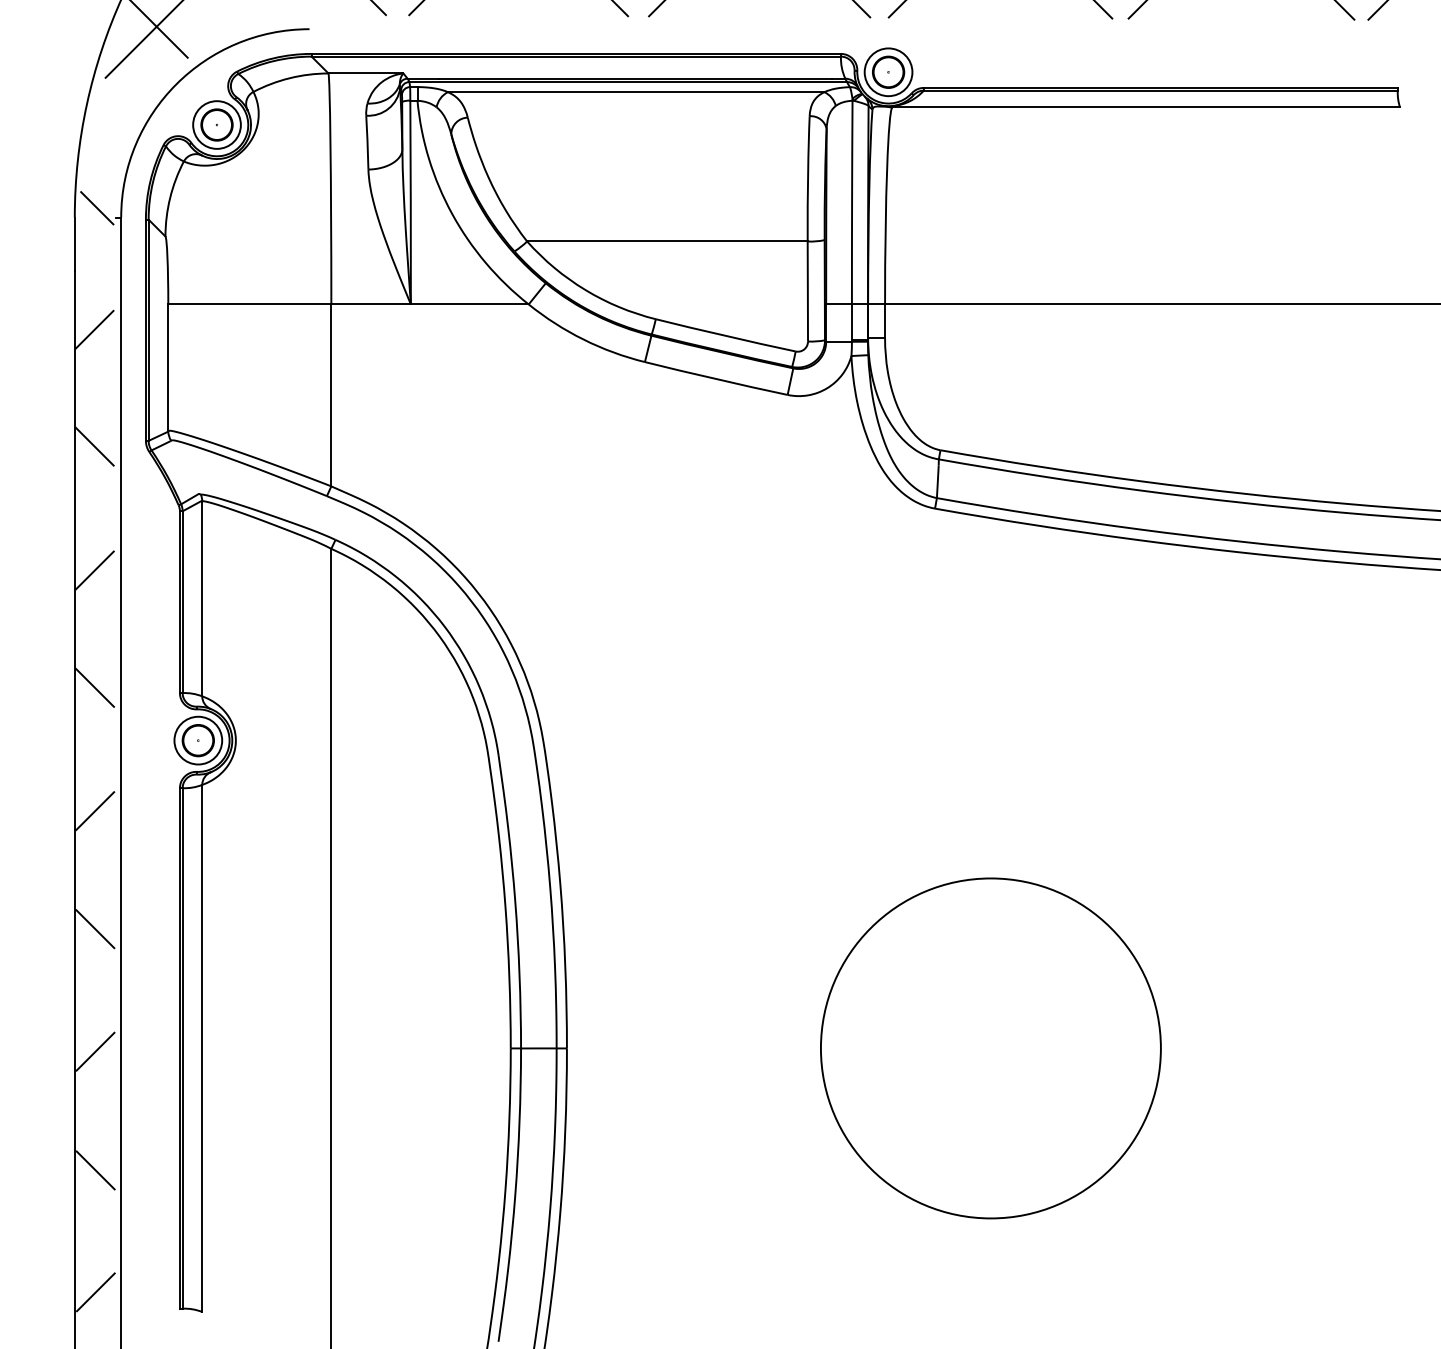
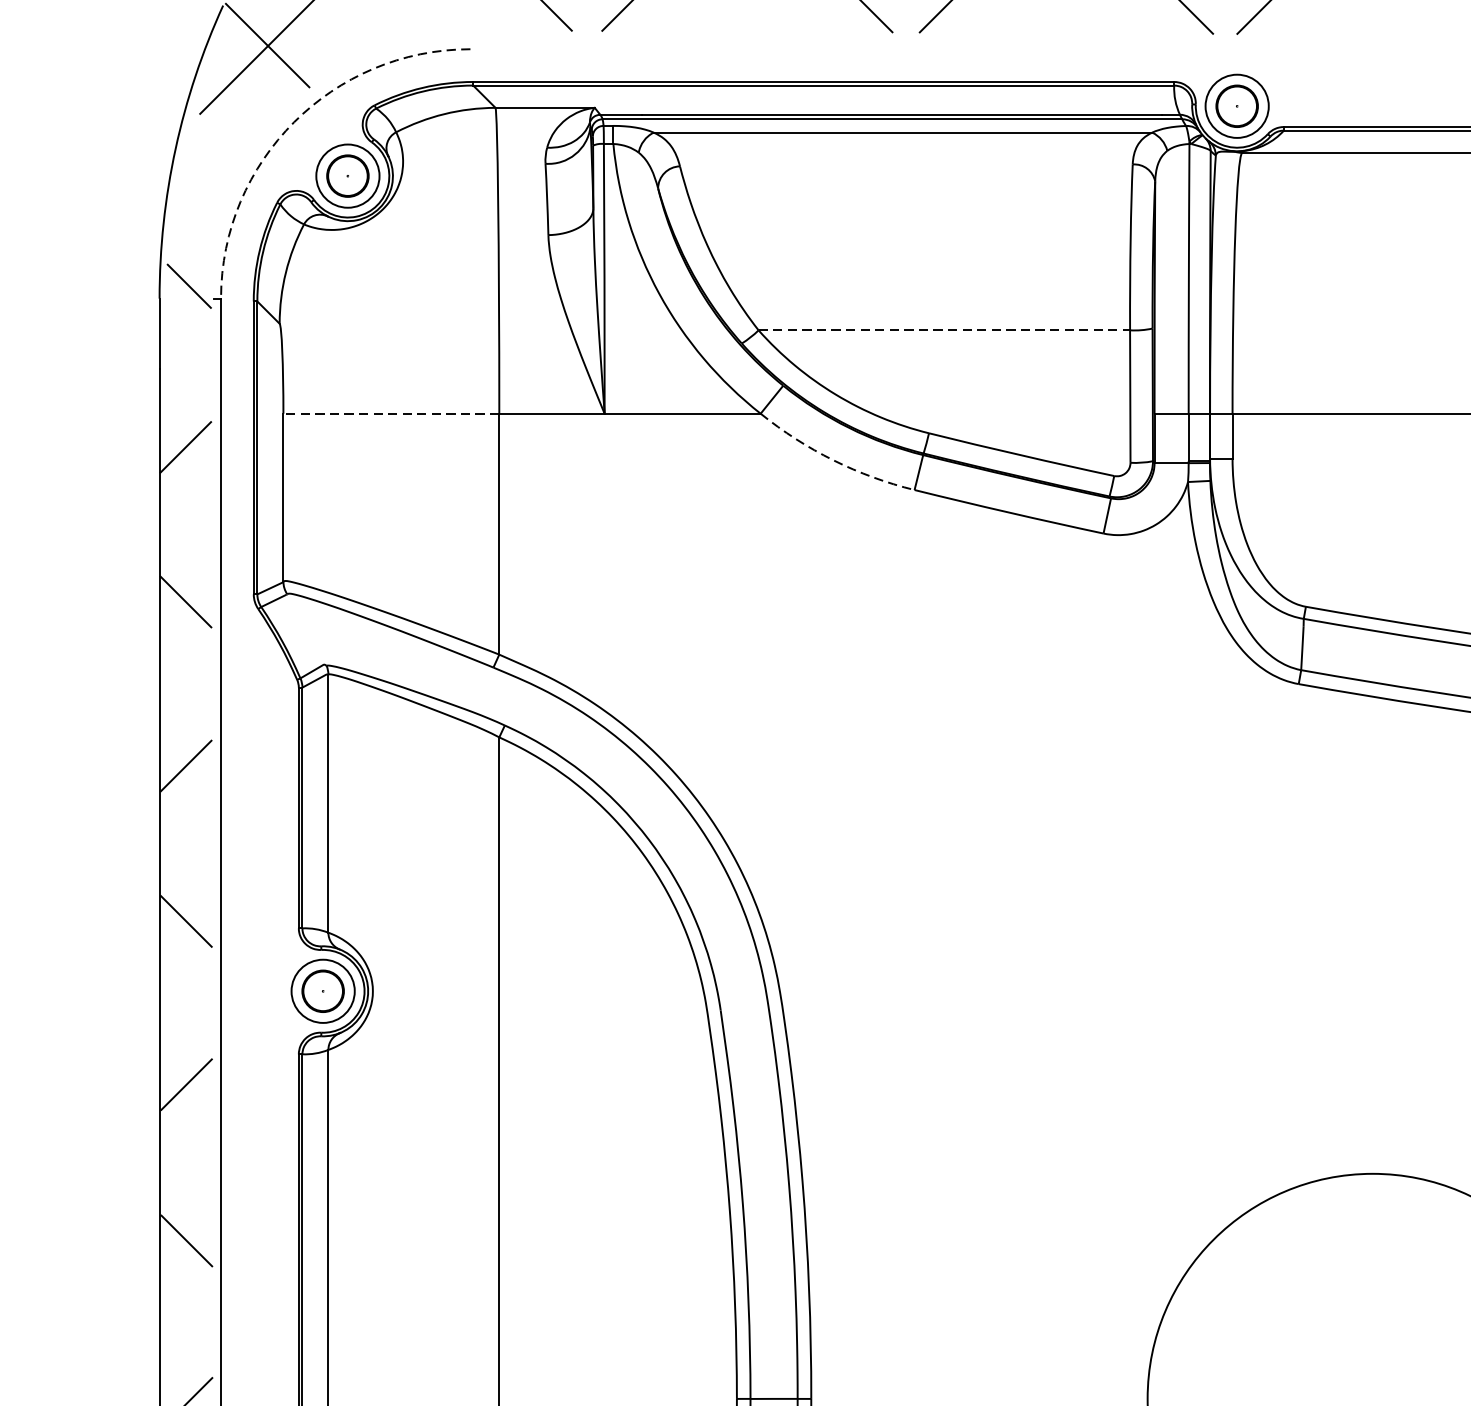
arc: (176, 84) -> (294, 122), solid -> dashed
line: (667, 241) -> (944, 330), solid -> dashed
line: (249, 304) -> (390, 413), solid -> dashed
arc: (583, 339) -> (833, 460), solid -> dashed

